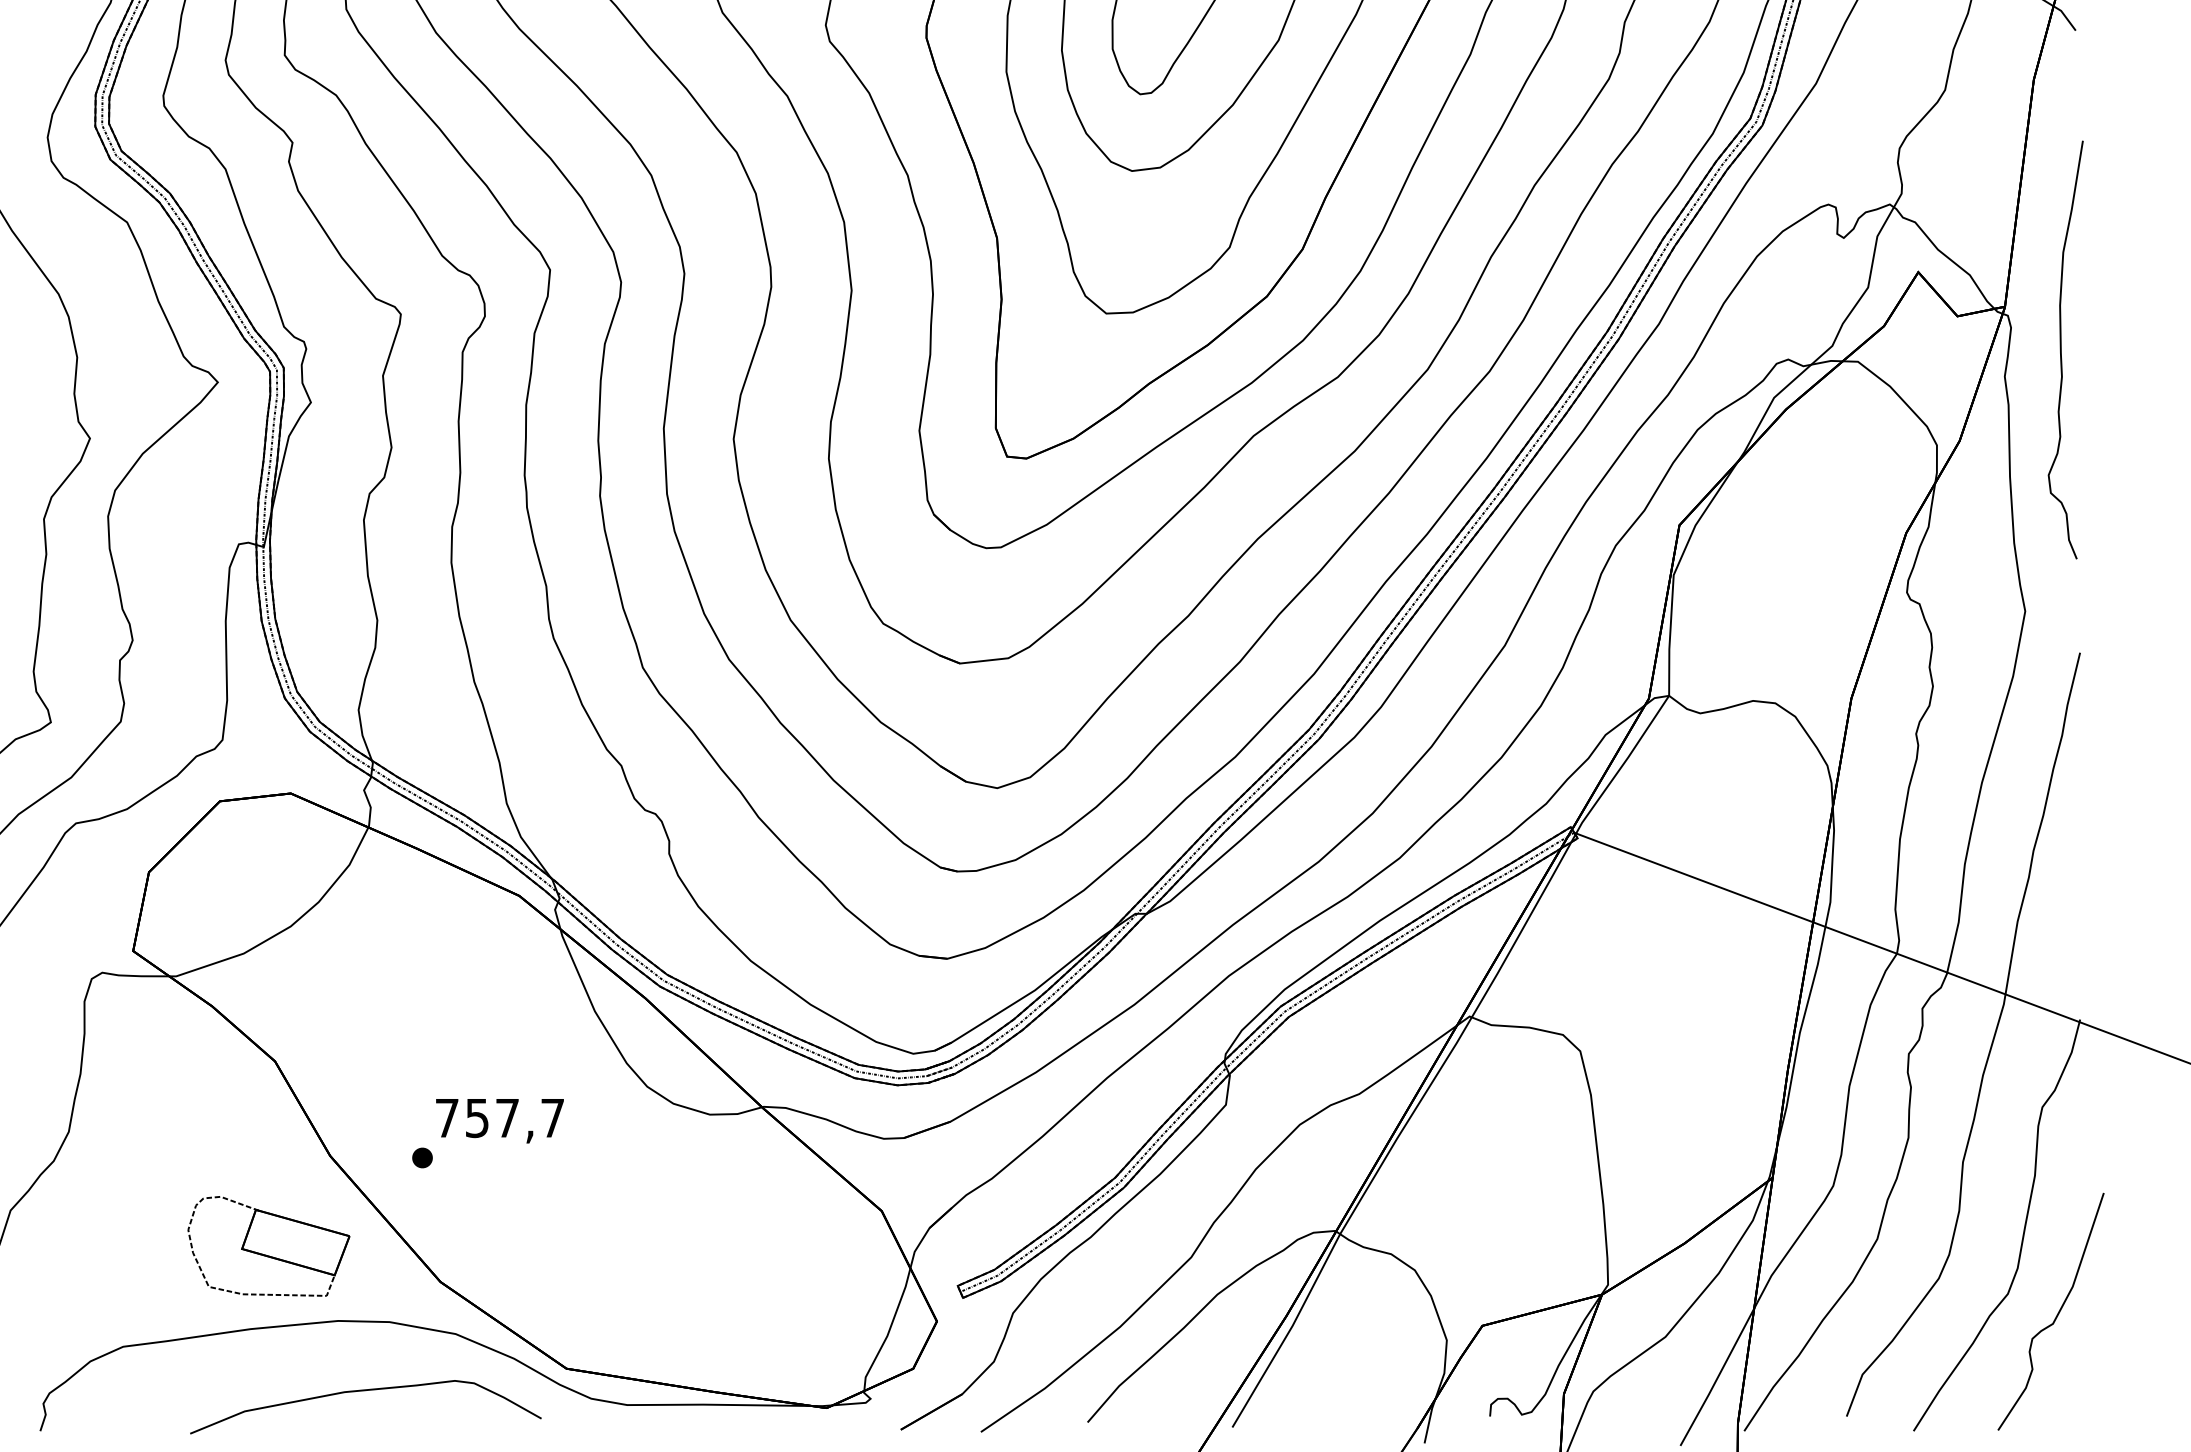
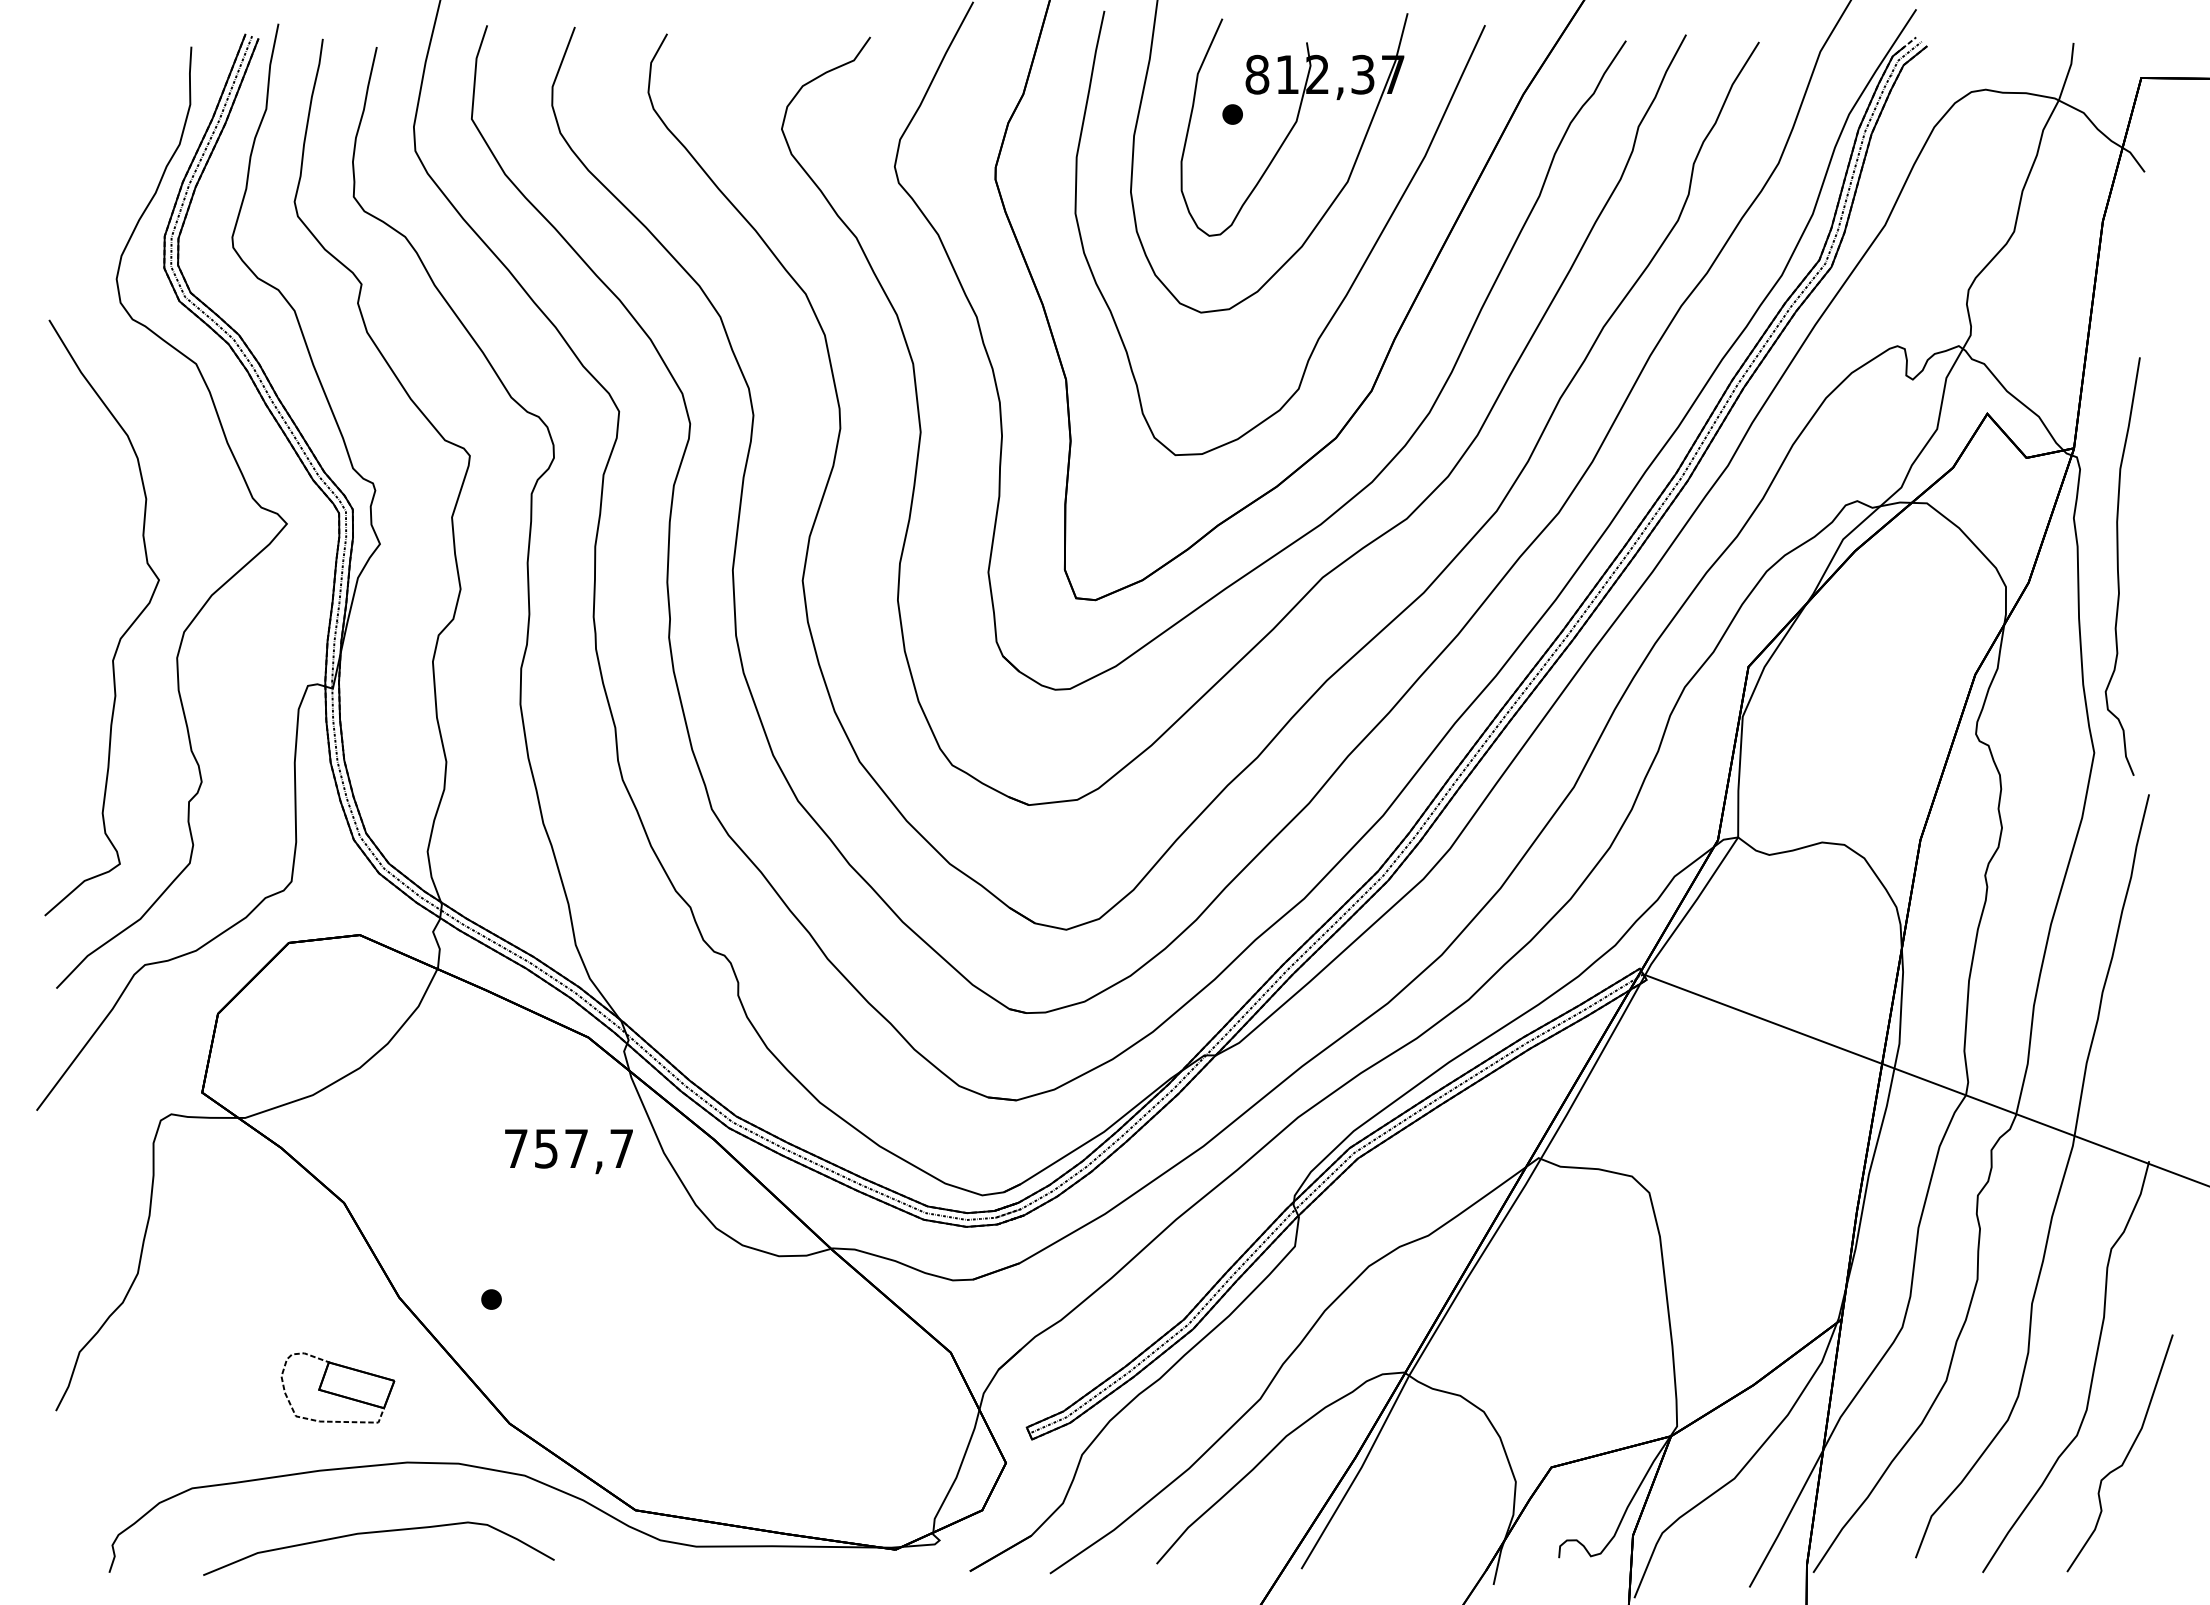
curve: (2061, 349) -> (2118, 566), moved
text: (499, 1120) -> (568, 1151), moved
part: (268, 1245) -> (337, 1387), size x0.7
curve: (361, 1391) -> (374, 1533), moved

